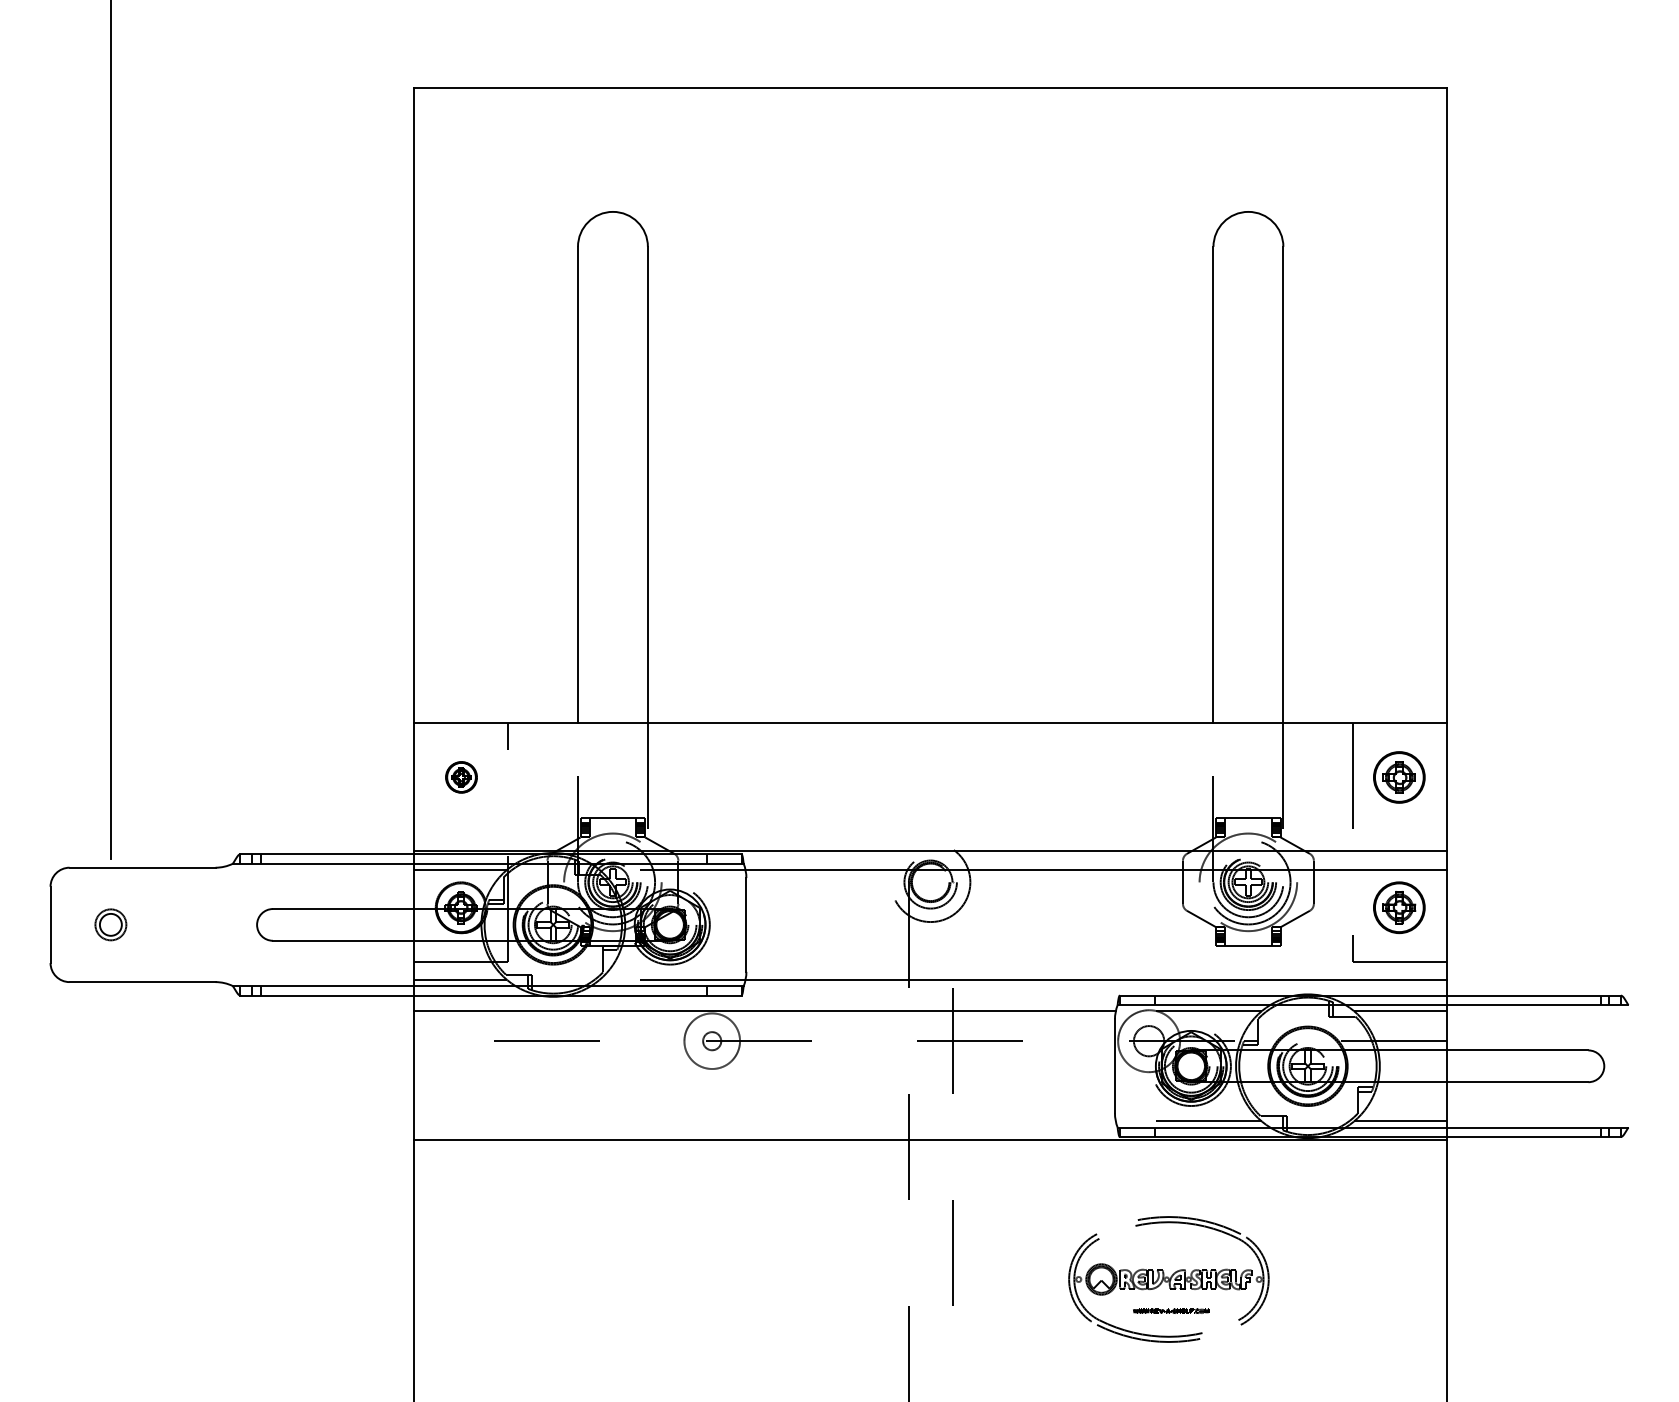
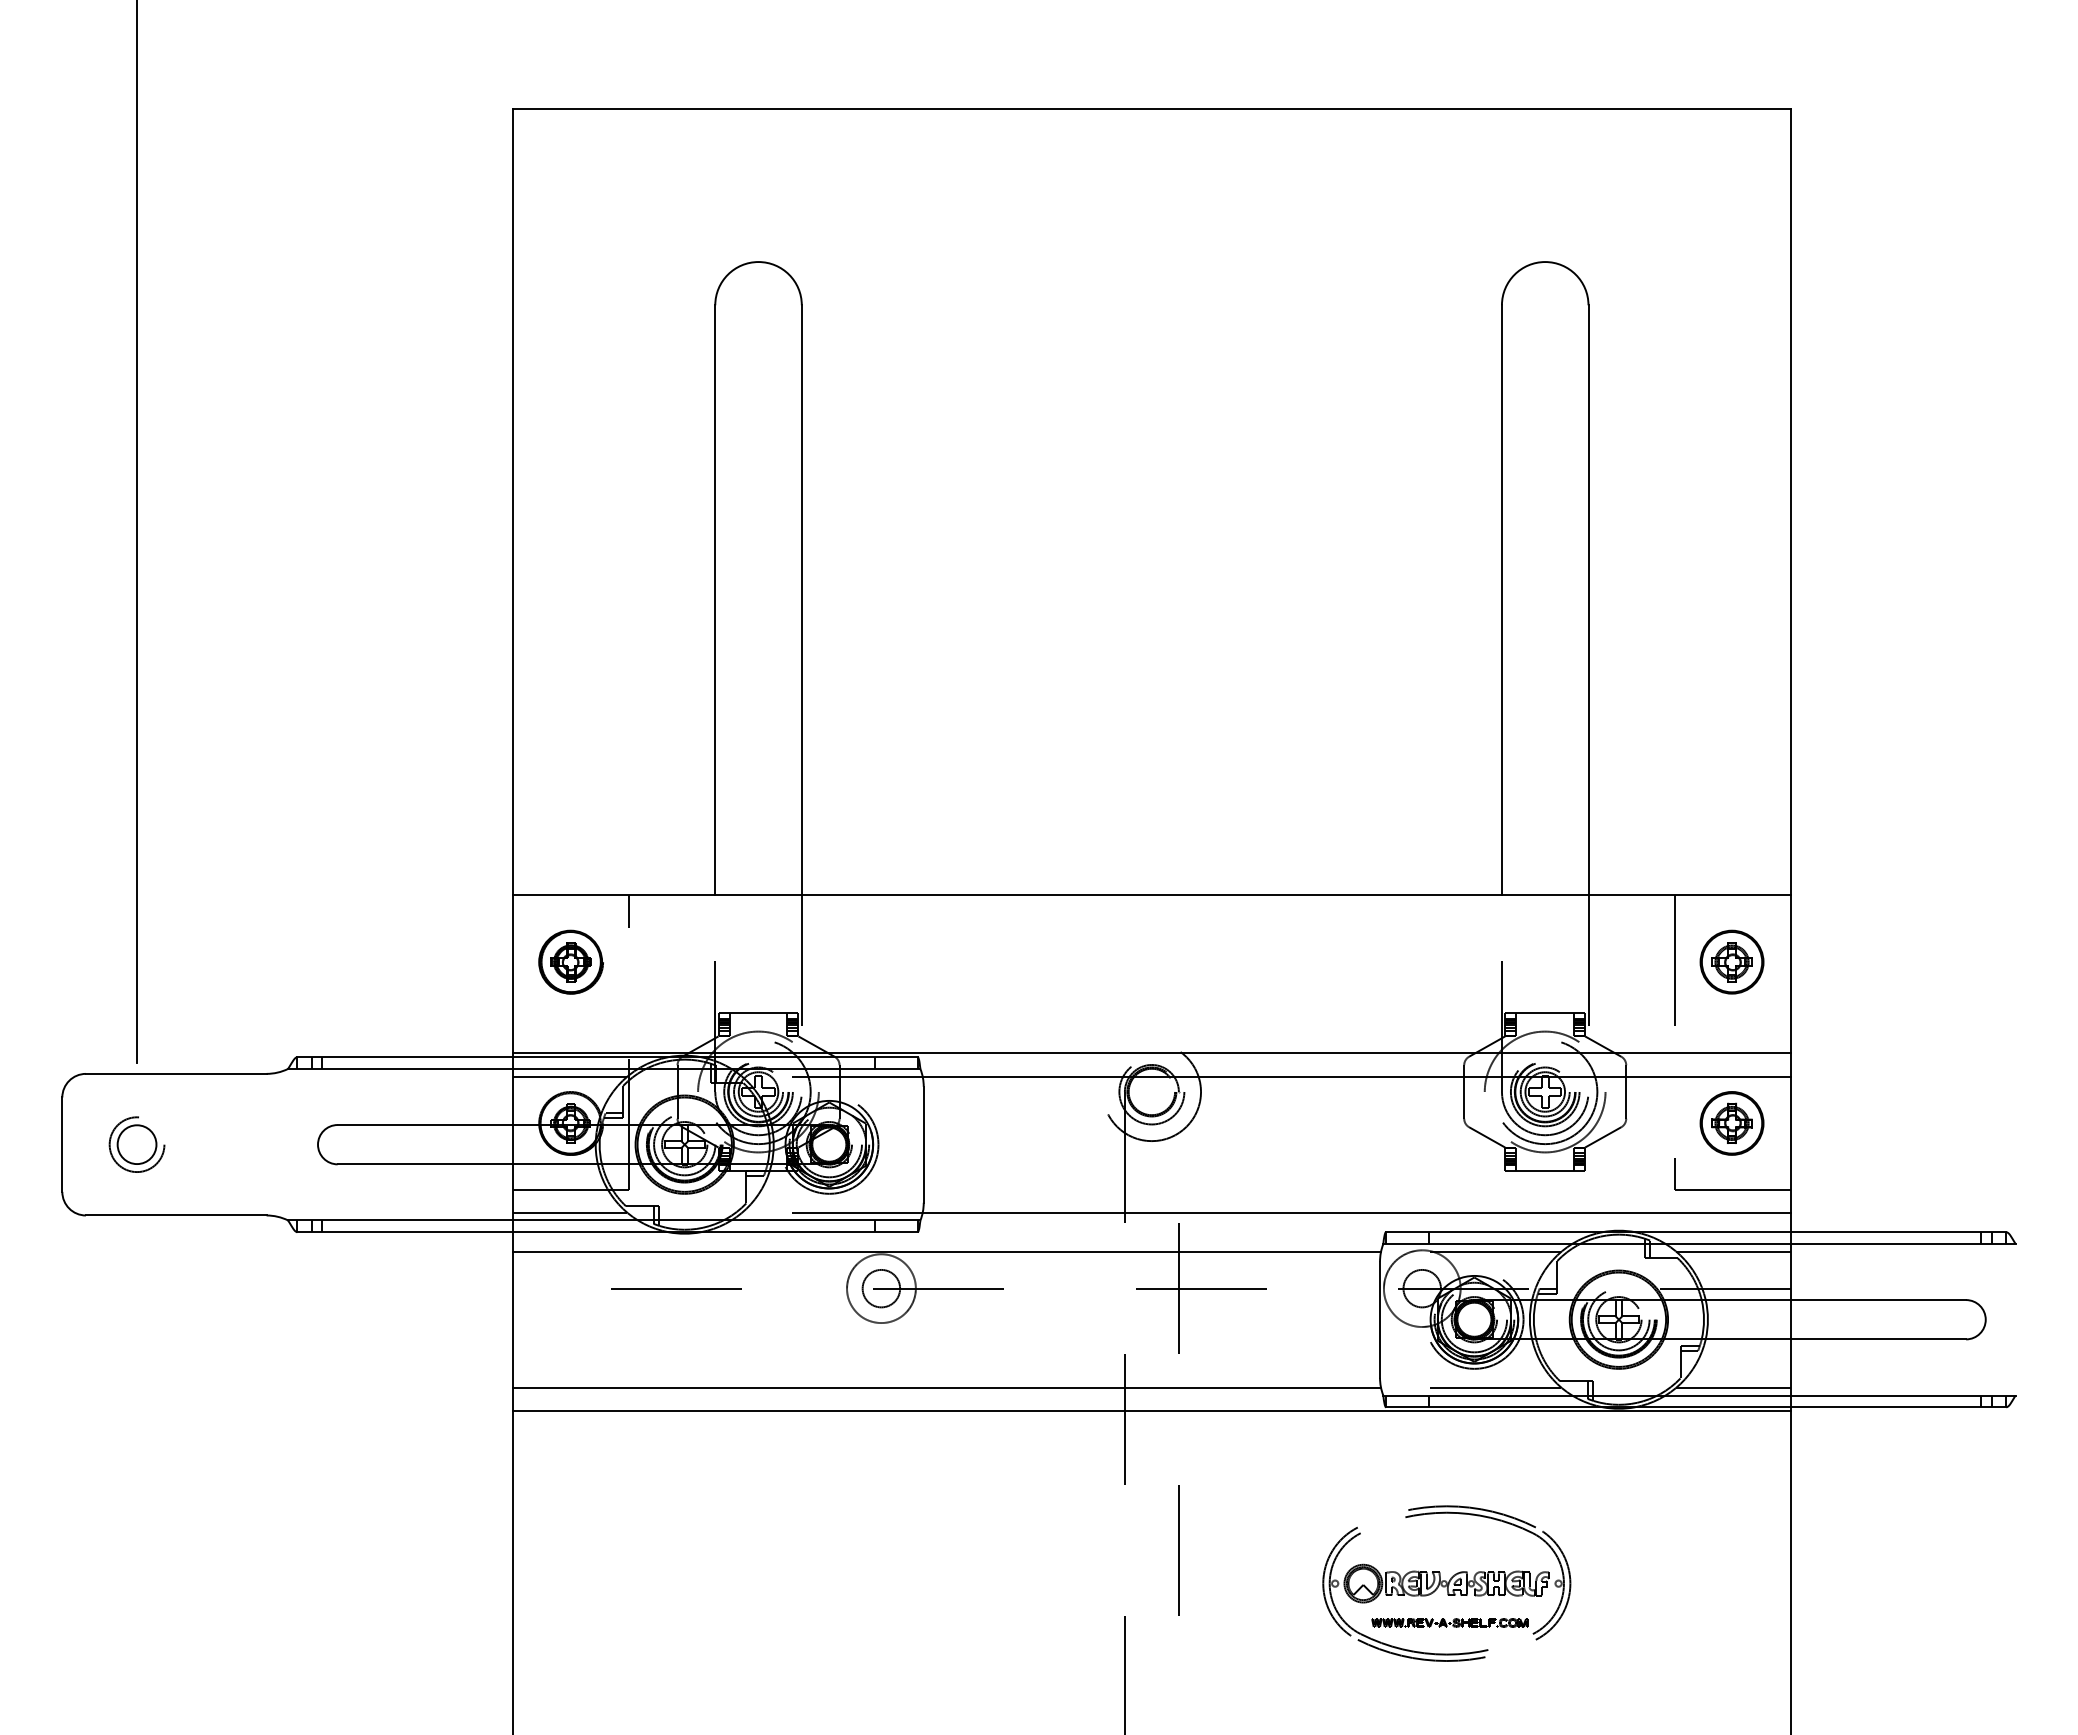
part: (461, 776) -> (570, 961), size x1.67
part: (110, 924) -> (136, 1144), size x1.43
circle: (712, 1041) -> (881, 1288), size x1.67
line: (764, 1121) -> (946, 1387), added
part: (1171, 1310) -> (1449, 1622), size x1.67

